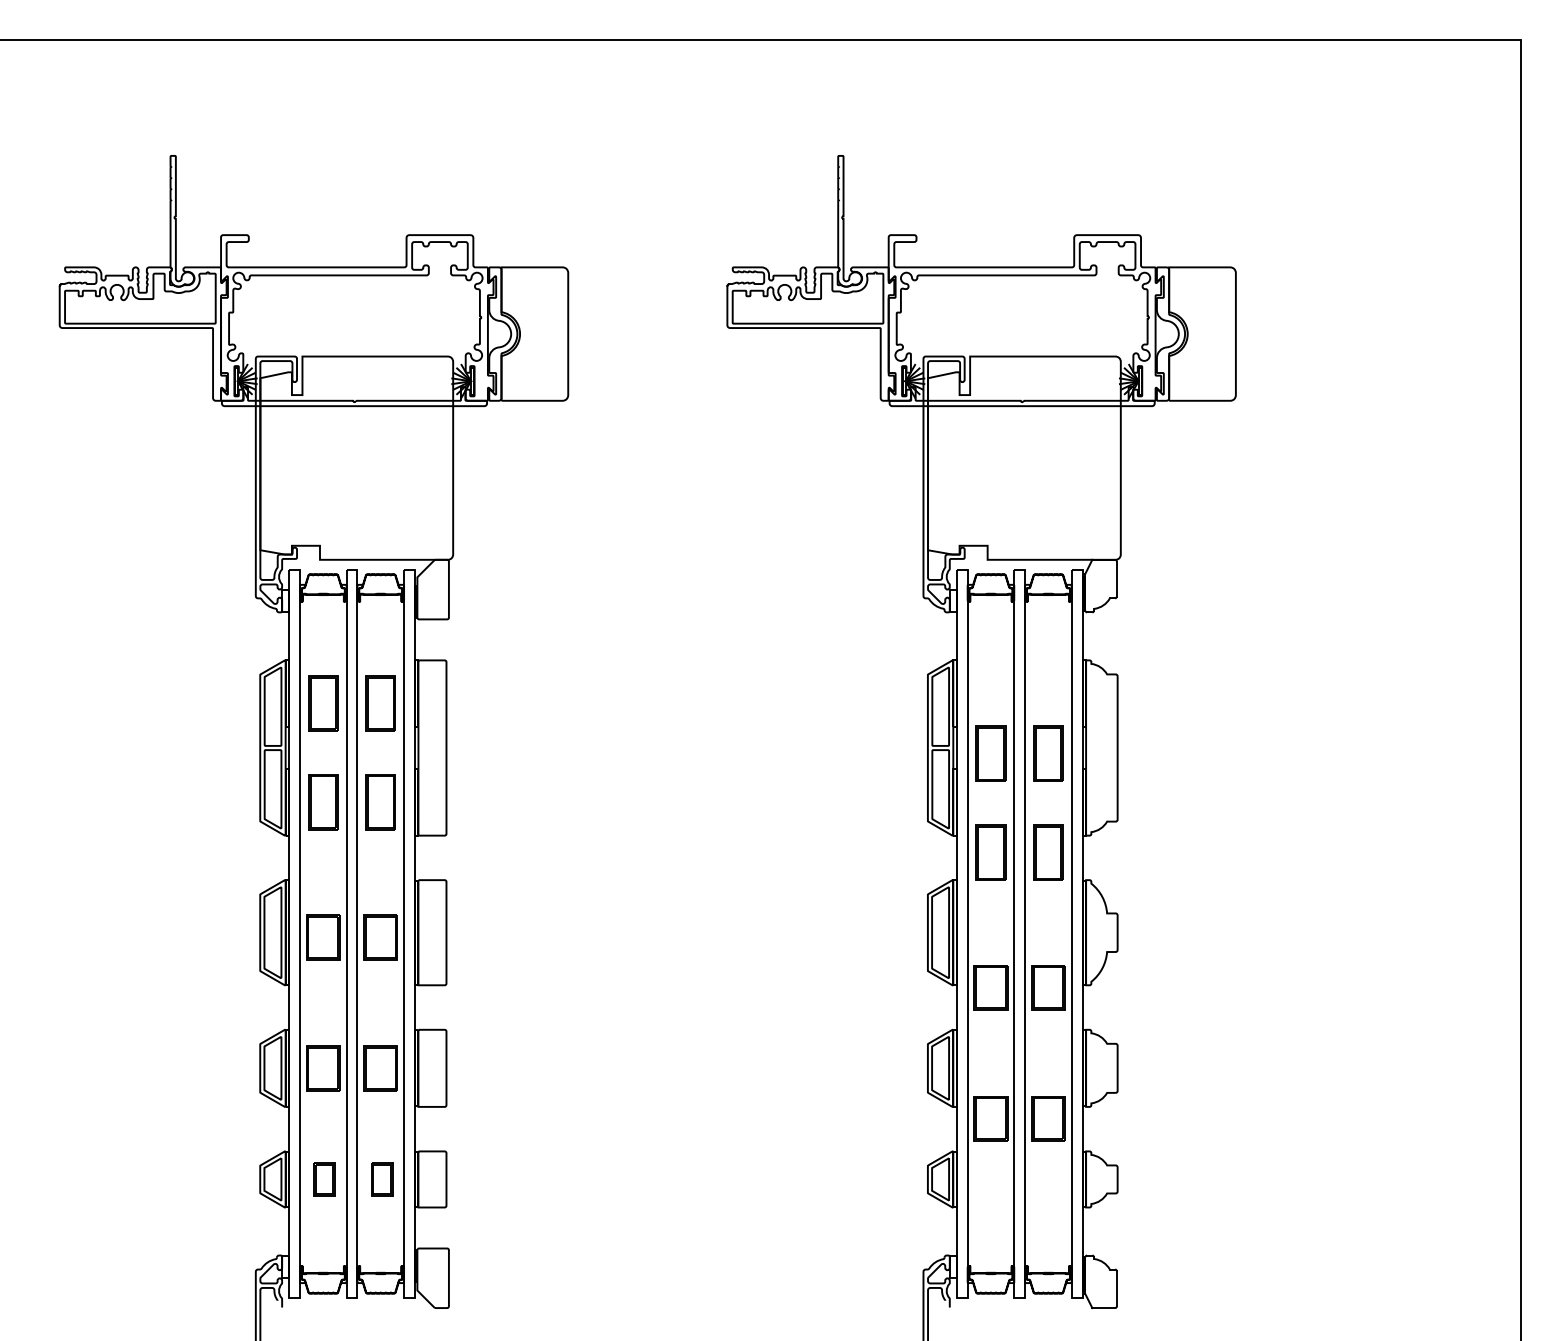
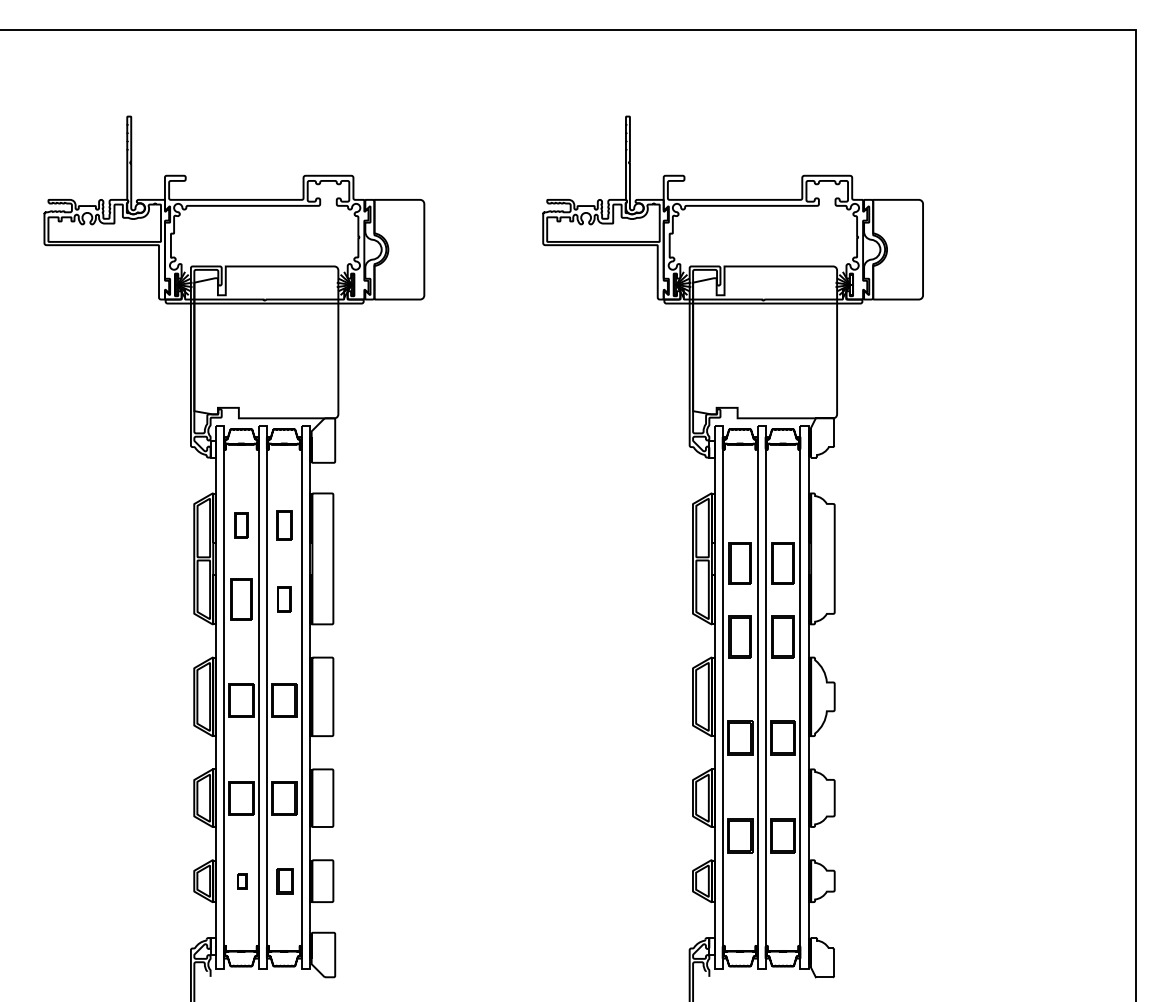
part: (323, 703) -> (241, 525), size x0.6
part: (380, 703) -> (284, 525), size x0.7
part: (380, 802) -> (284, 599), size x0.6
part: (324, 1179) -> (242, 881), size x0.6

